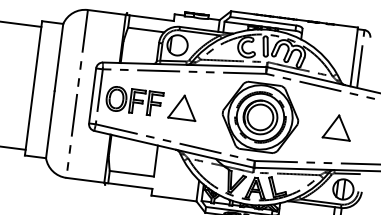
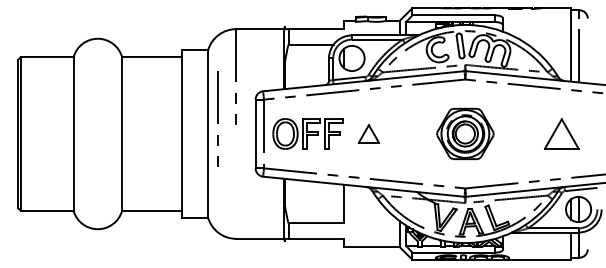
part: (183, 107) -> (368, 133), size x0.6
part: (260, 117) -> (465, 133), size x0.6
line: (71, 131) -> (217, 118), moved

